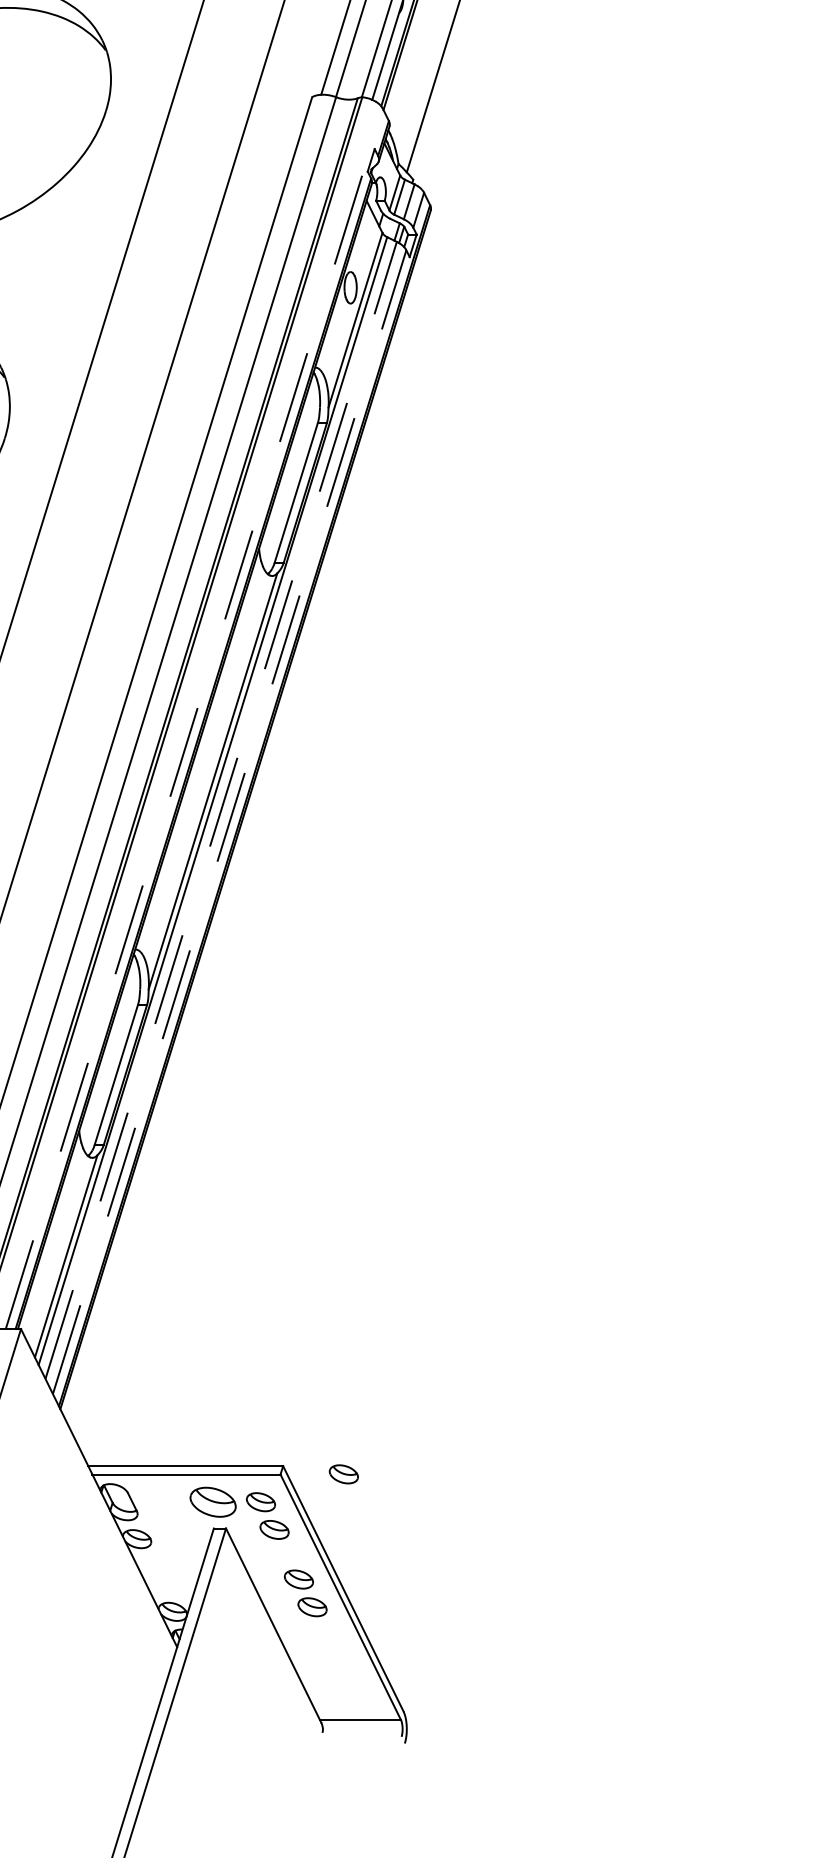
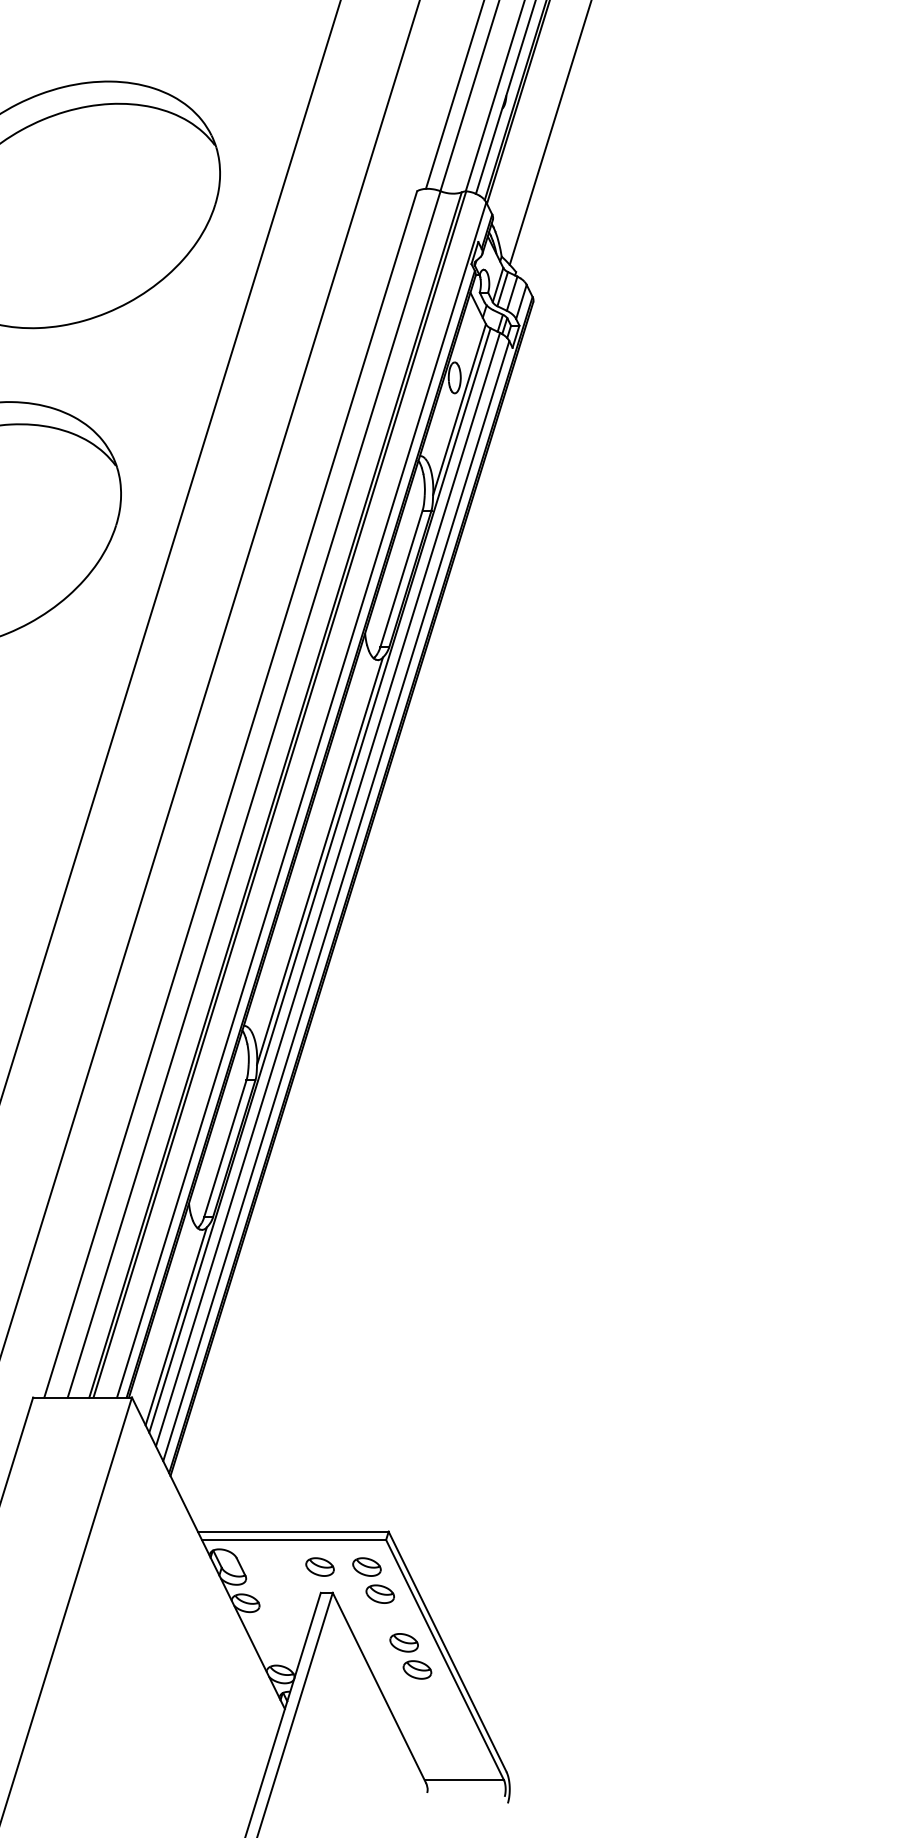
line: (194, 718) -> (301, 799), dashed -> solid
line: (221, 810) -> (328, 889), dashed -> solid
line: (229, 821) -> (336, 900), dashed -> solid
part: (343, 1474) -> (447, 1539), removed
part: (212, 1501) -> (319, 1566), size x0.62

